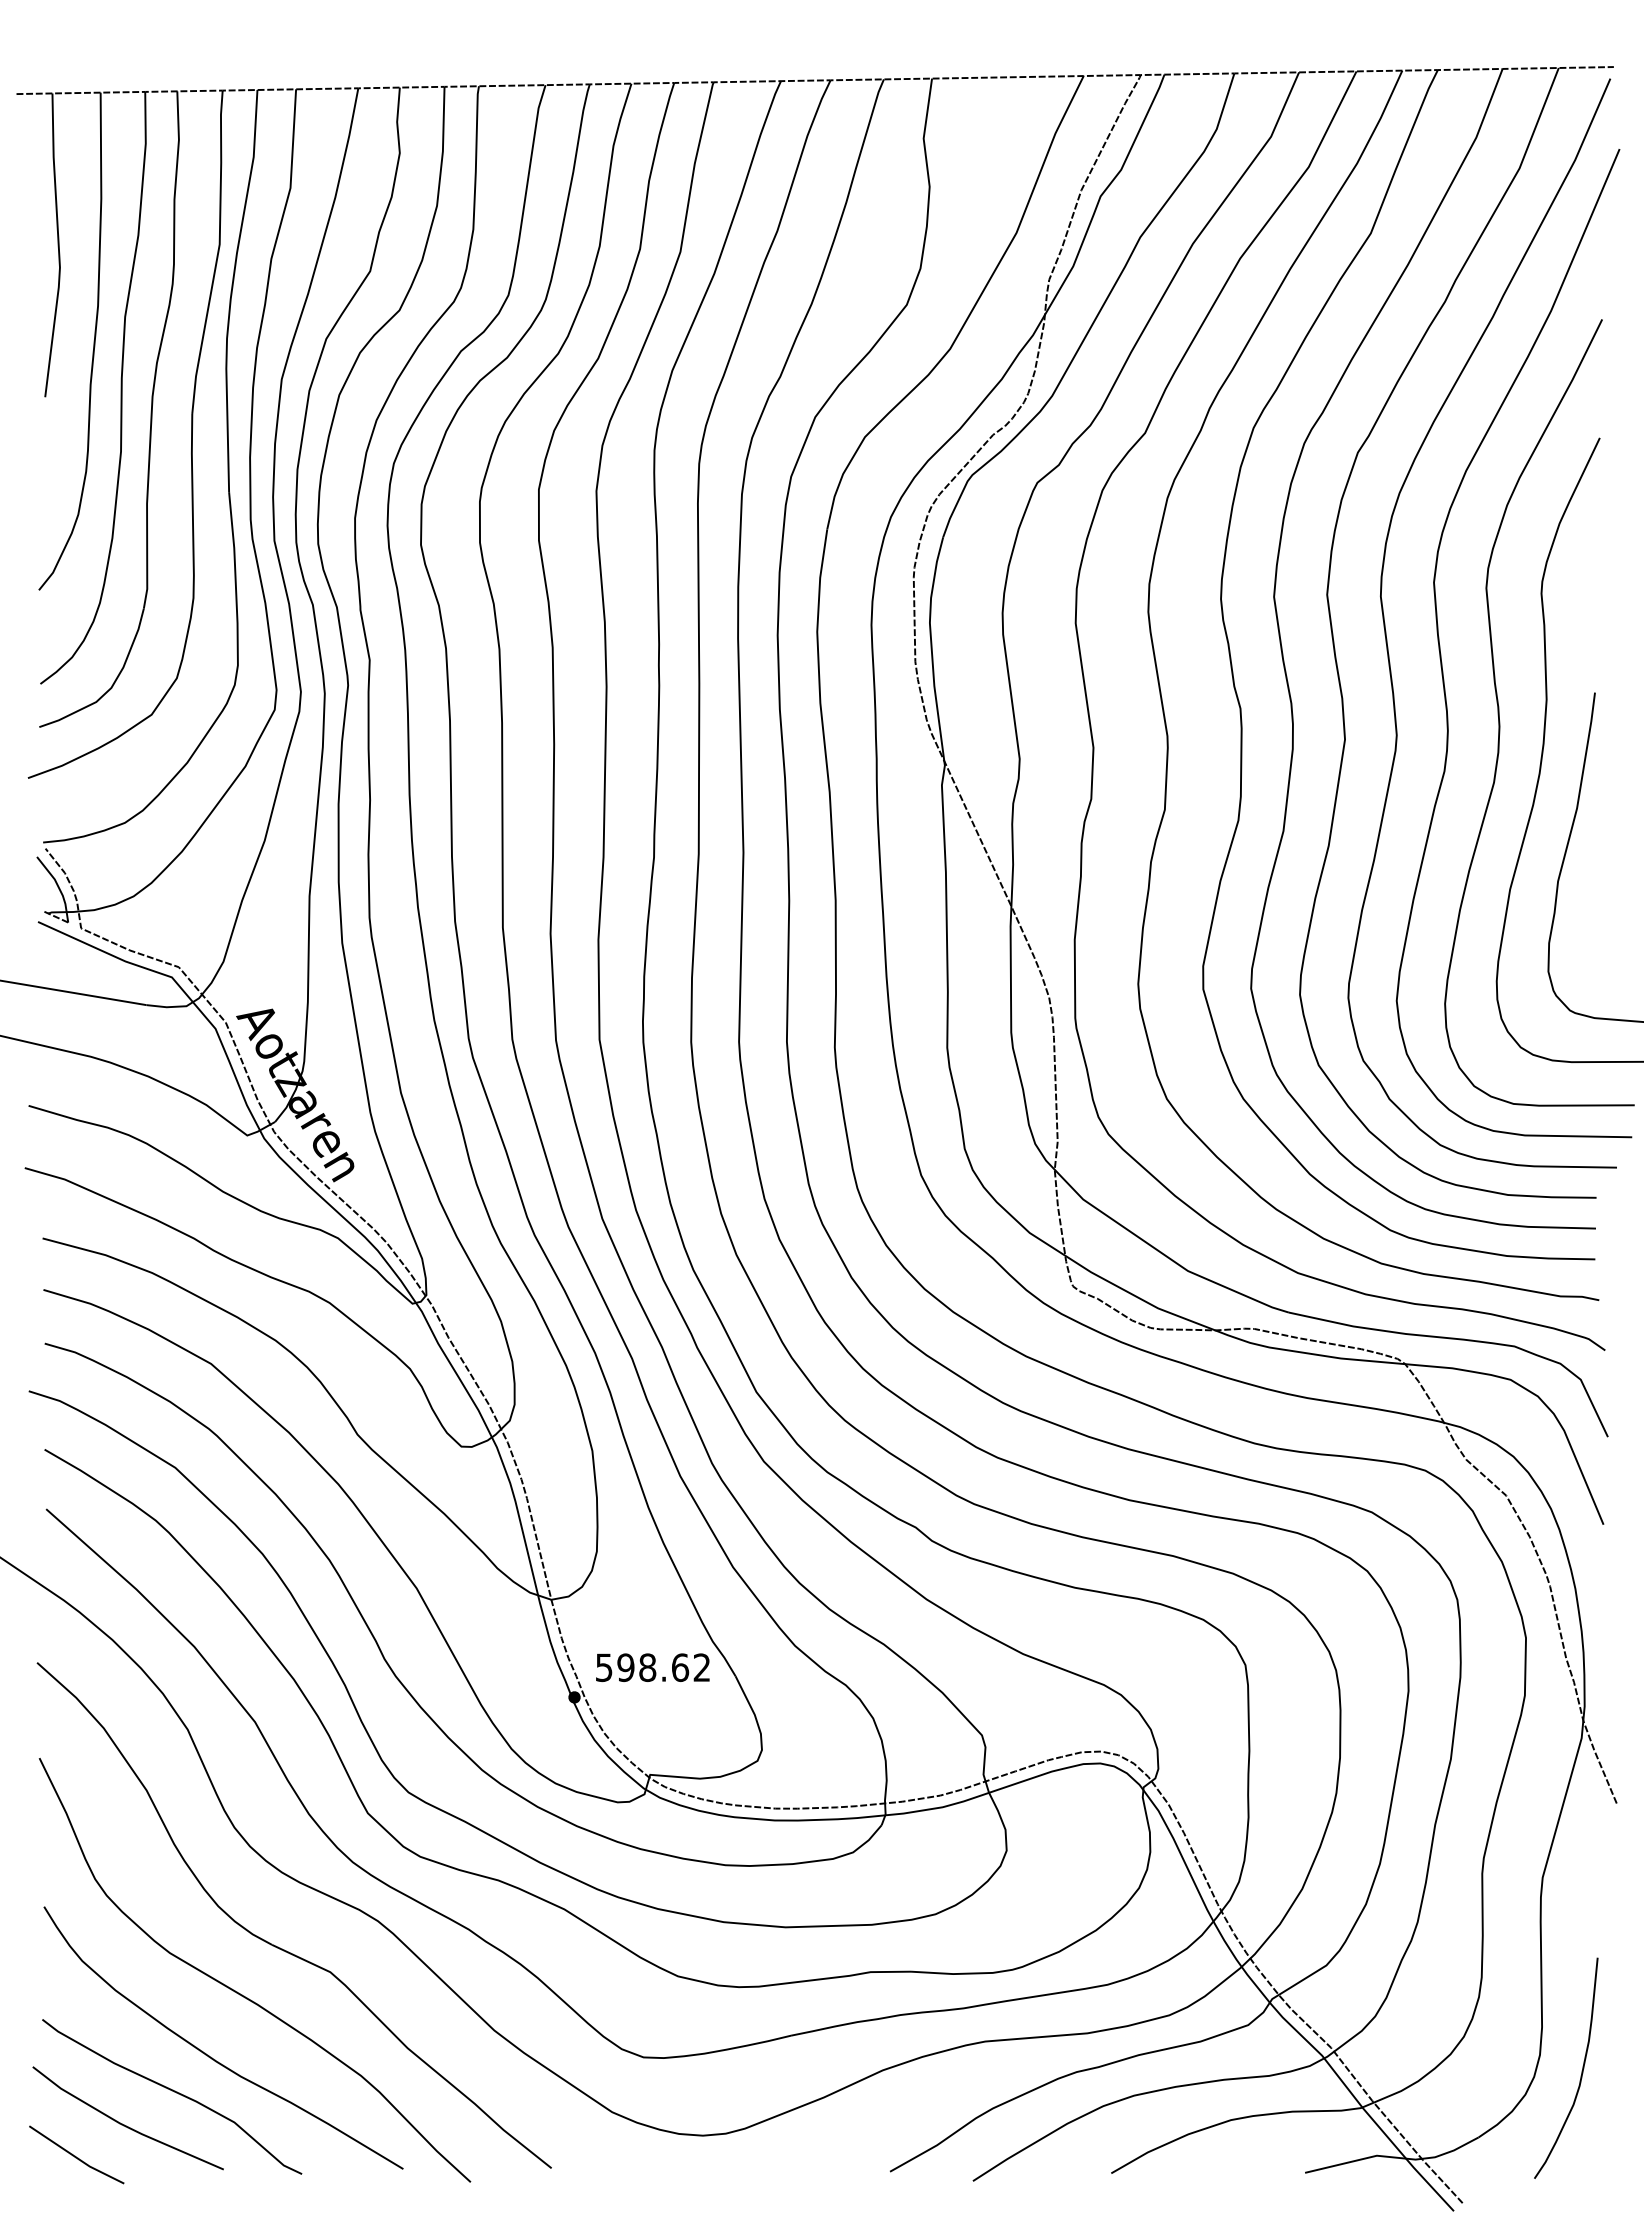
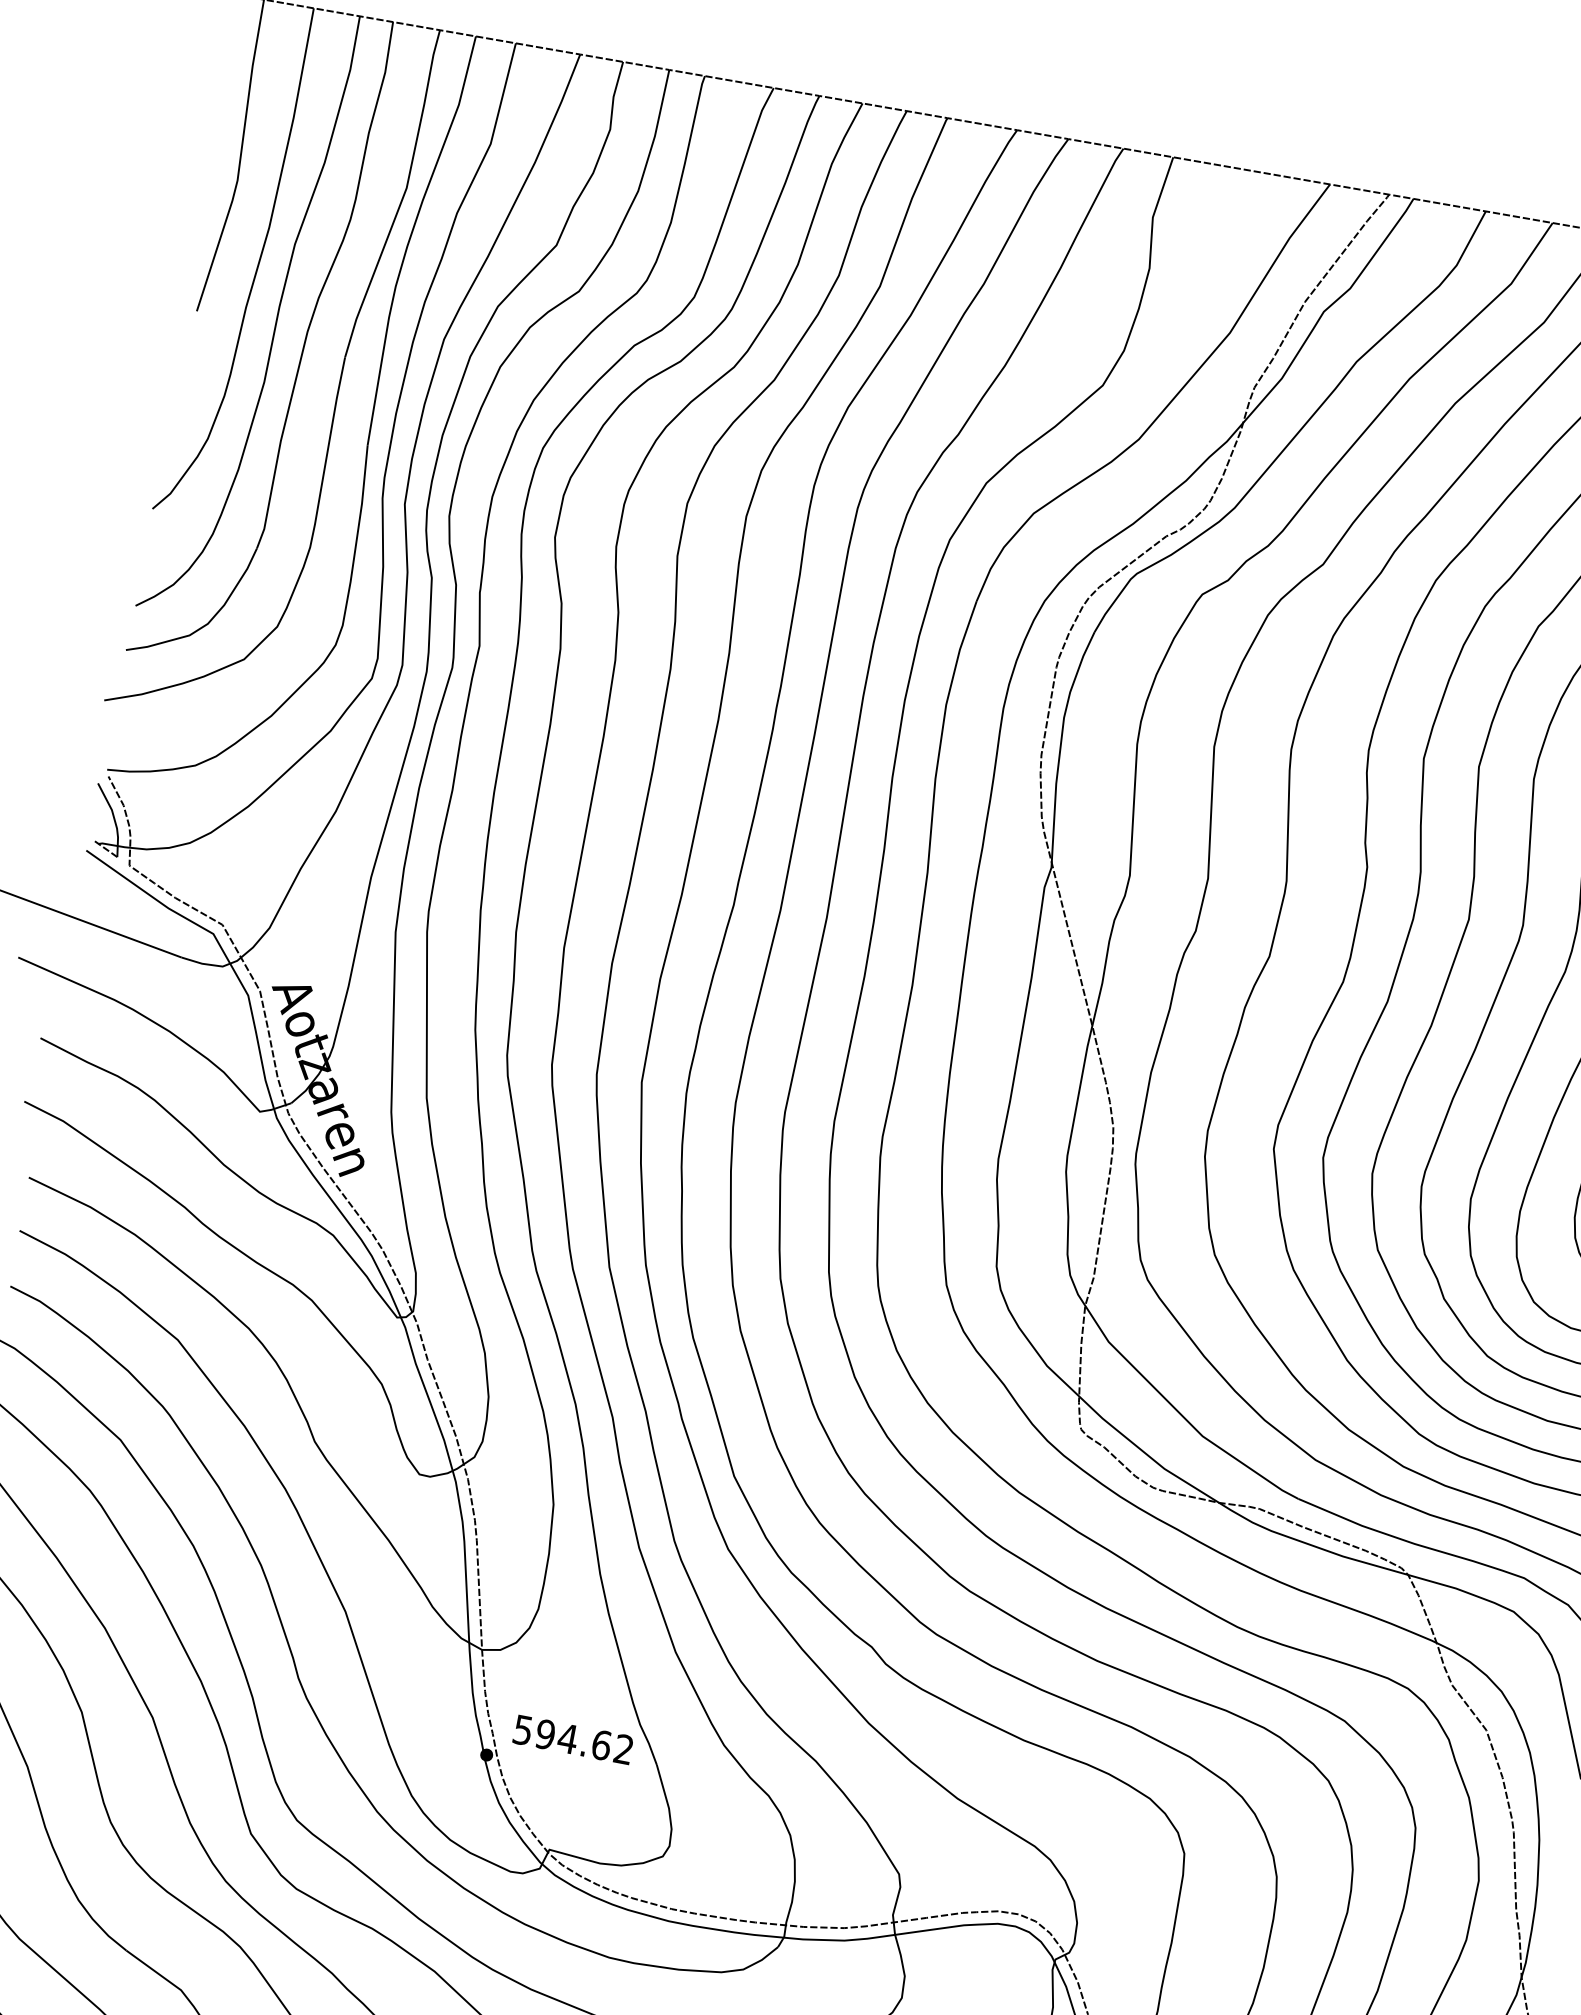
text: (647, 1667) -> (567, 1738), 598.62 -> 594.62

